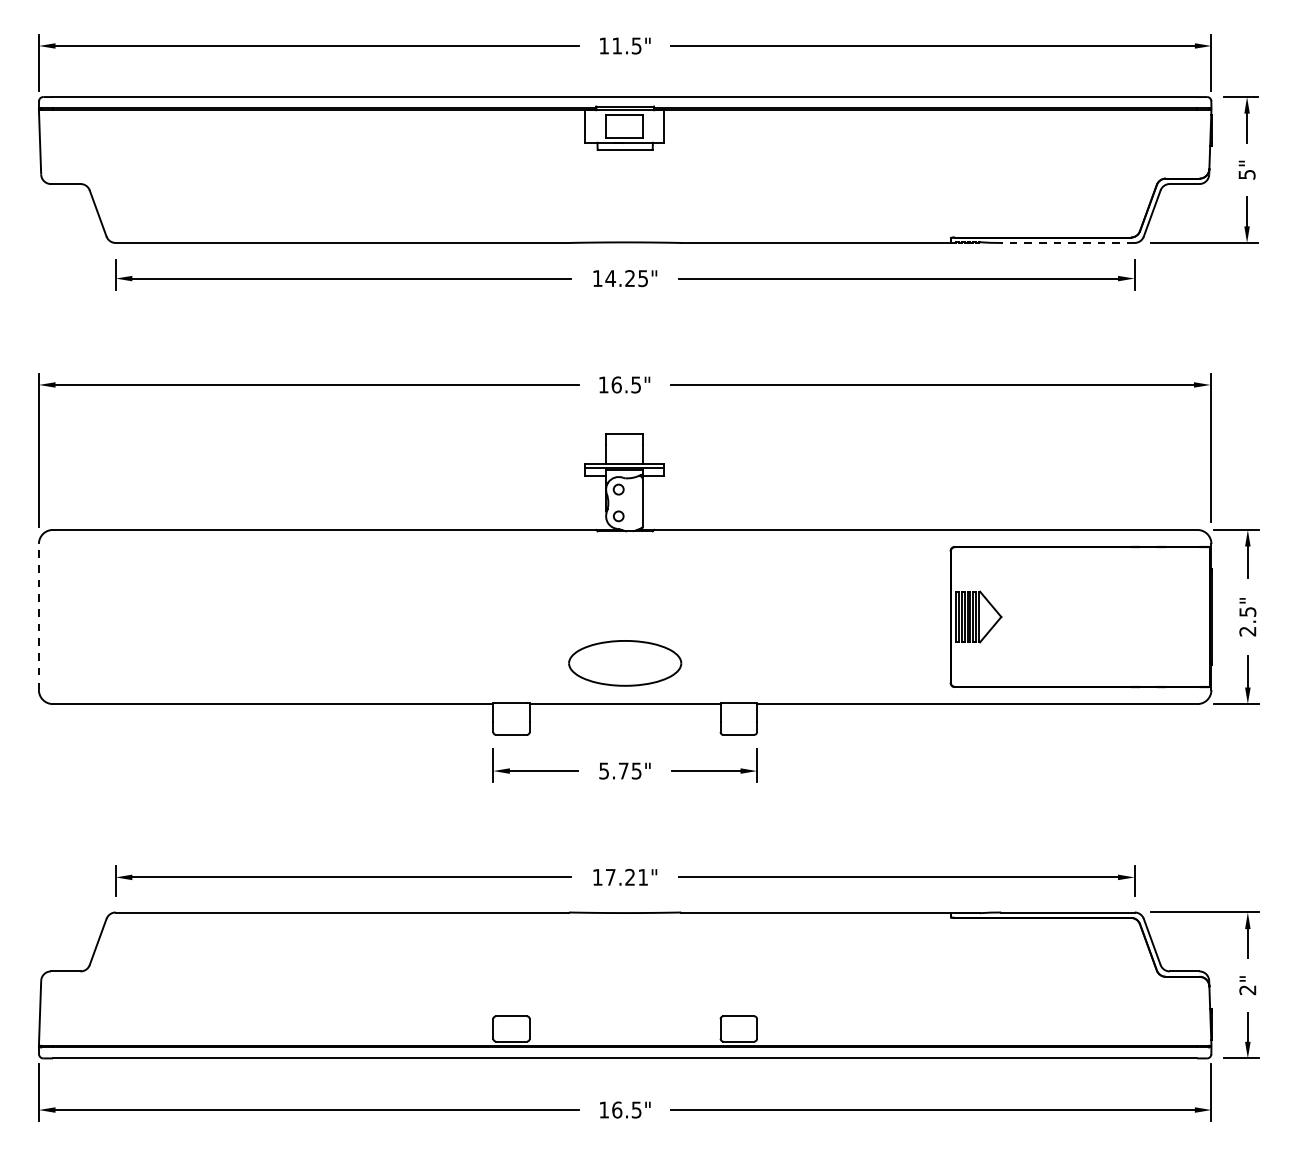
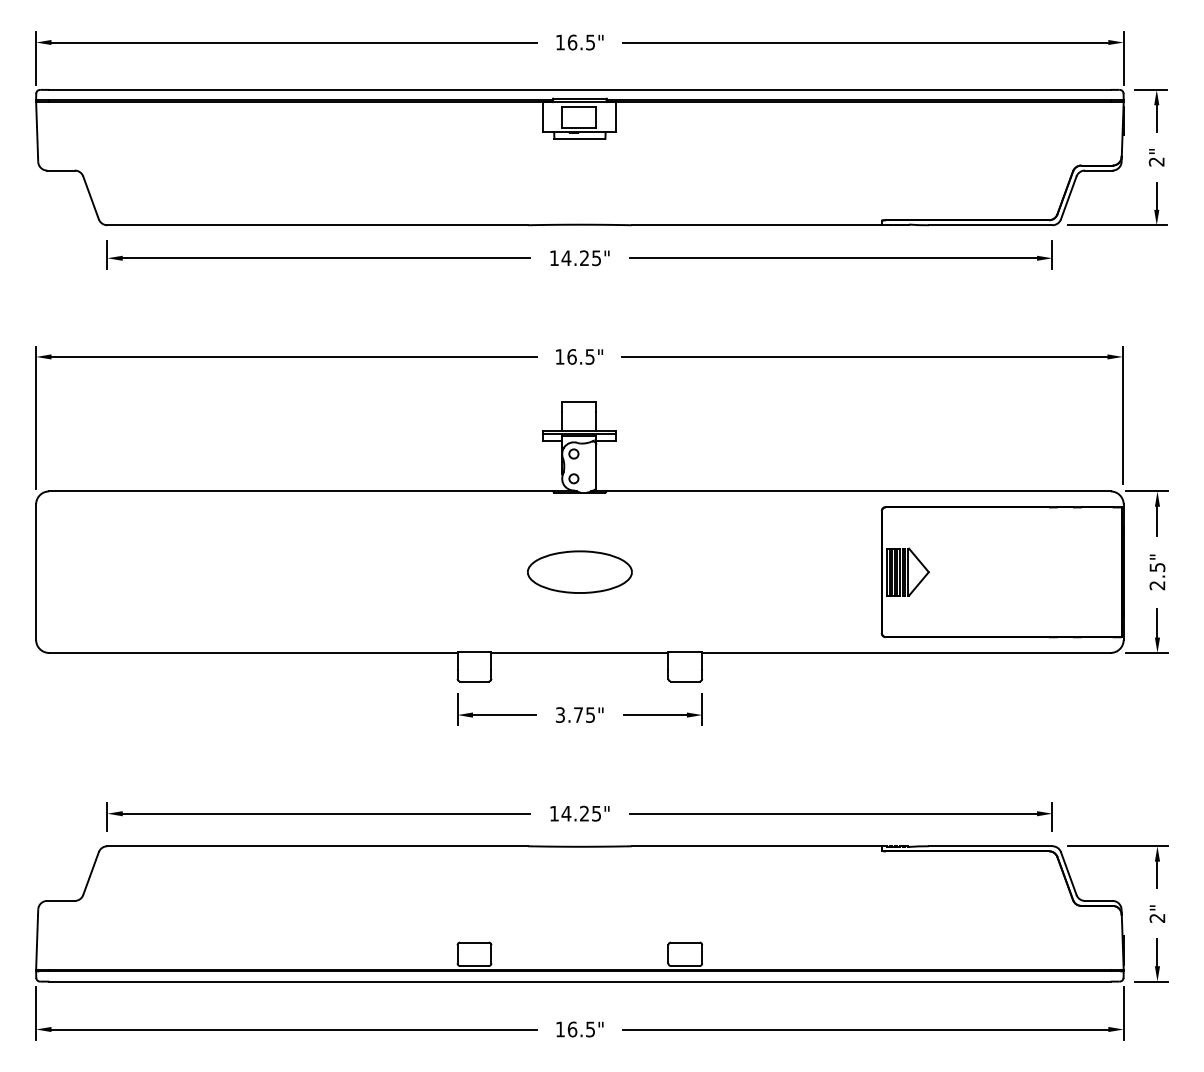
text: (617, 45) -> (572, 42), 11.5" -> 16.5"
text: (1246, 174) -> (1156, 161), 5" -> 2"
line: (1067, 243) -> (990, 225), dashed -> solid
line: (39, 617) -> (36, 572), dashed -> solid
part: (624, 662) -> (579, 571), moved
text: (604, 770) -> (560, 714), 5.75" -> 3.75"
text: (625, 877) -> (580, 813), 17.21" -> 14.25"

